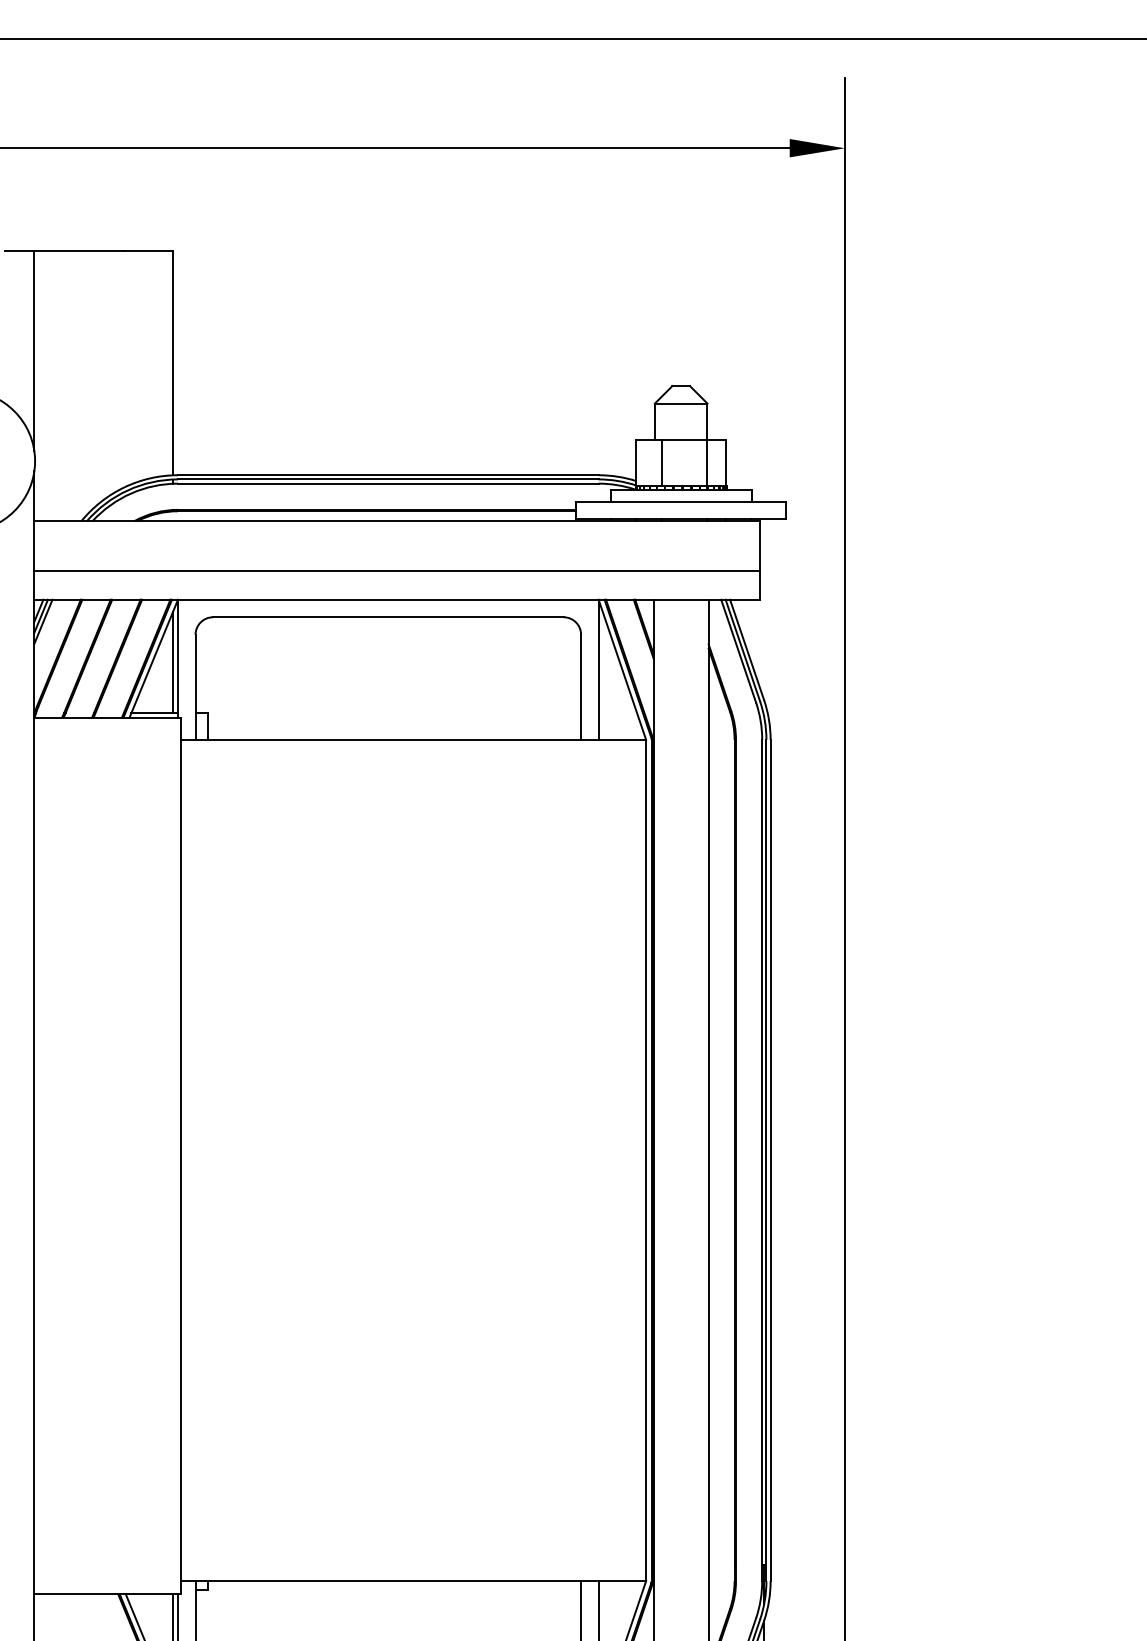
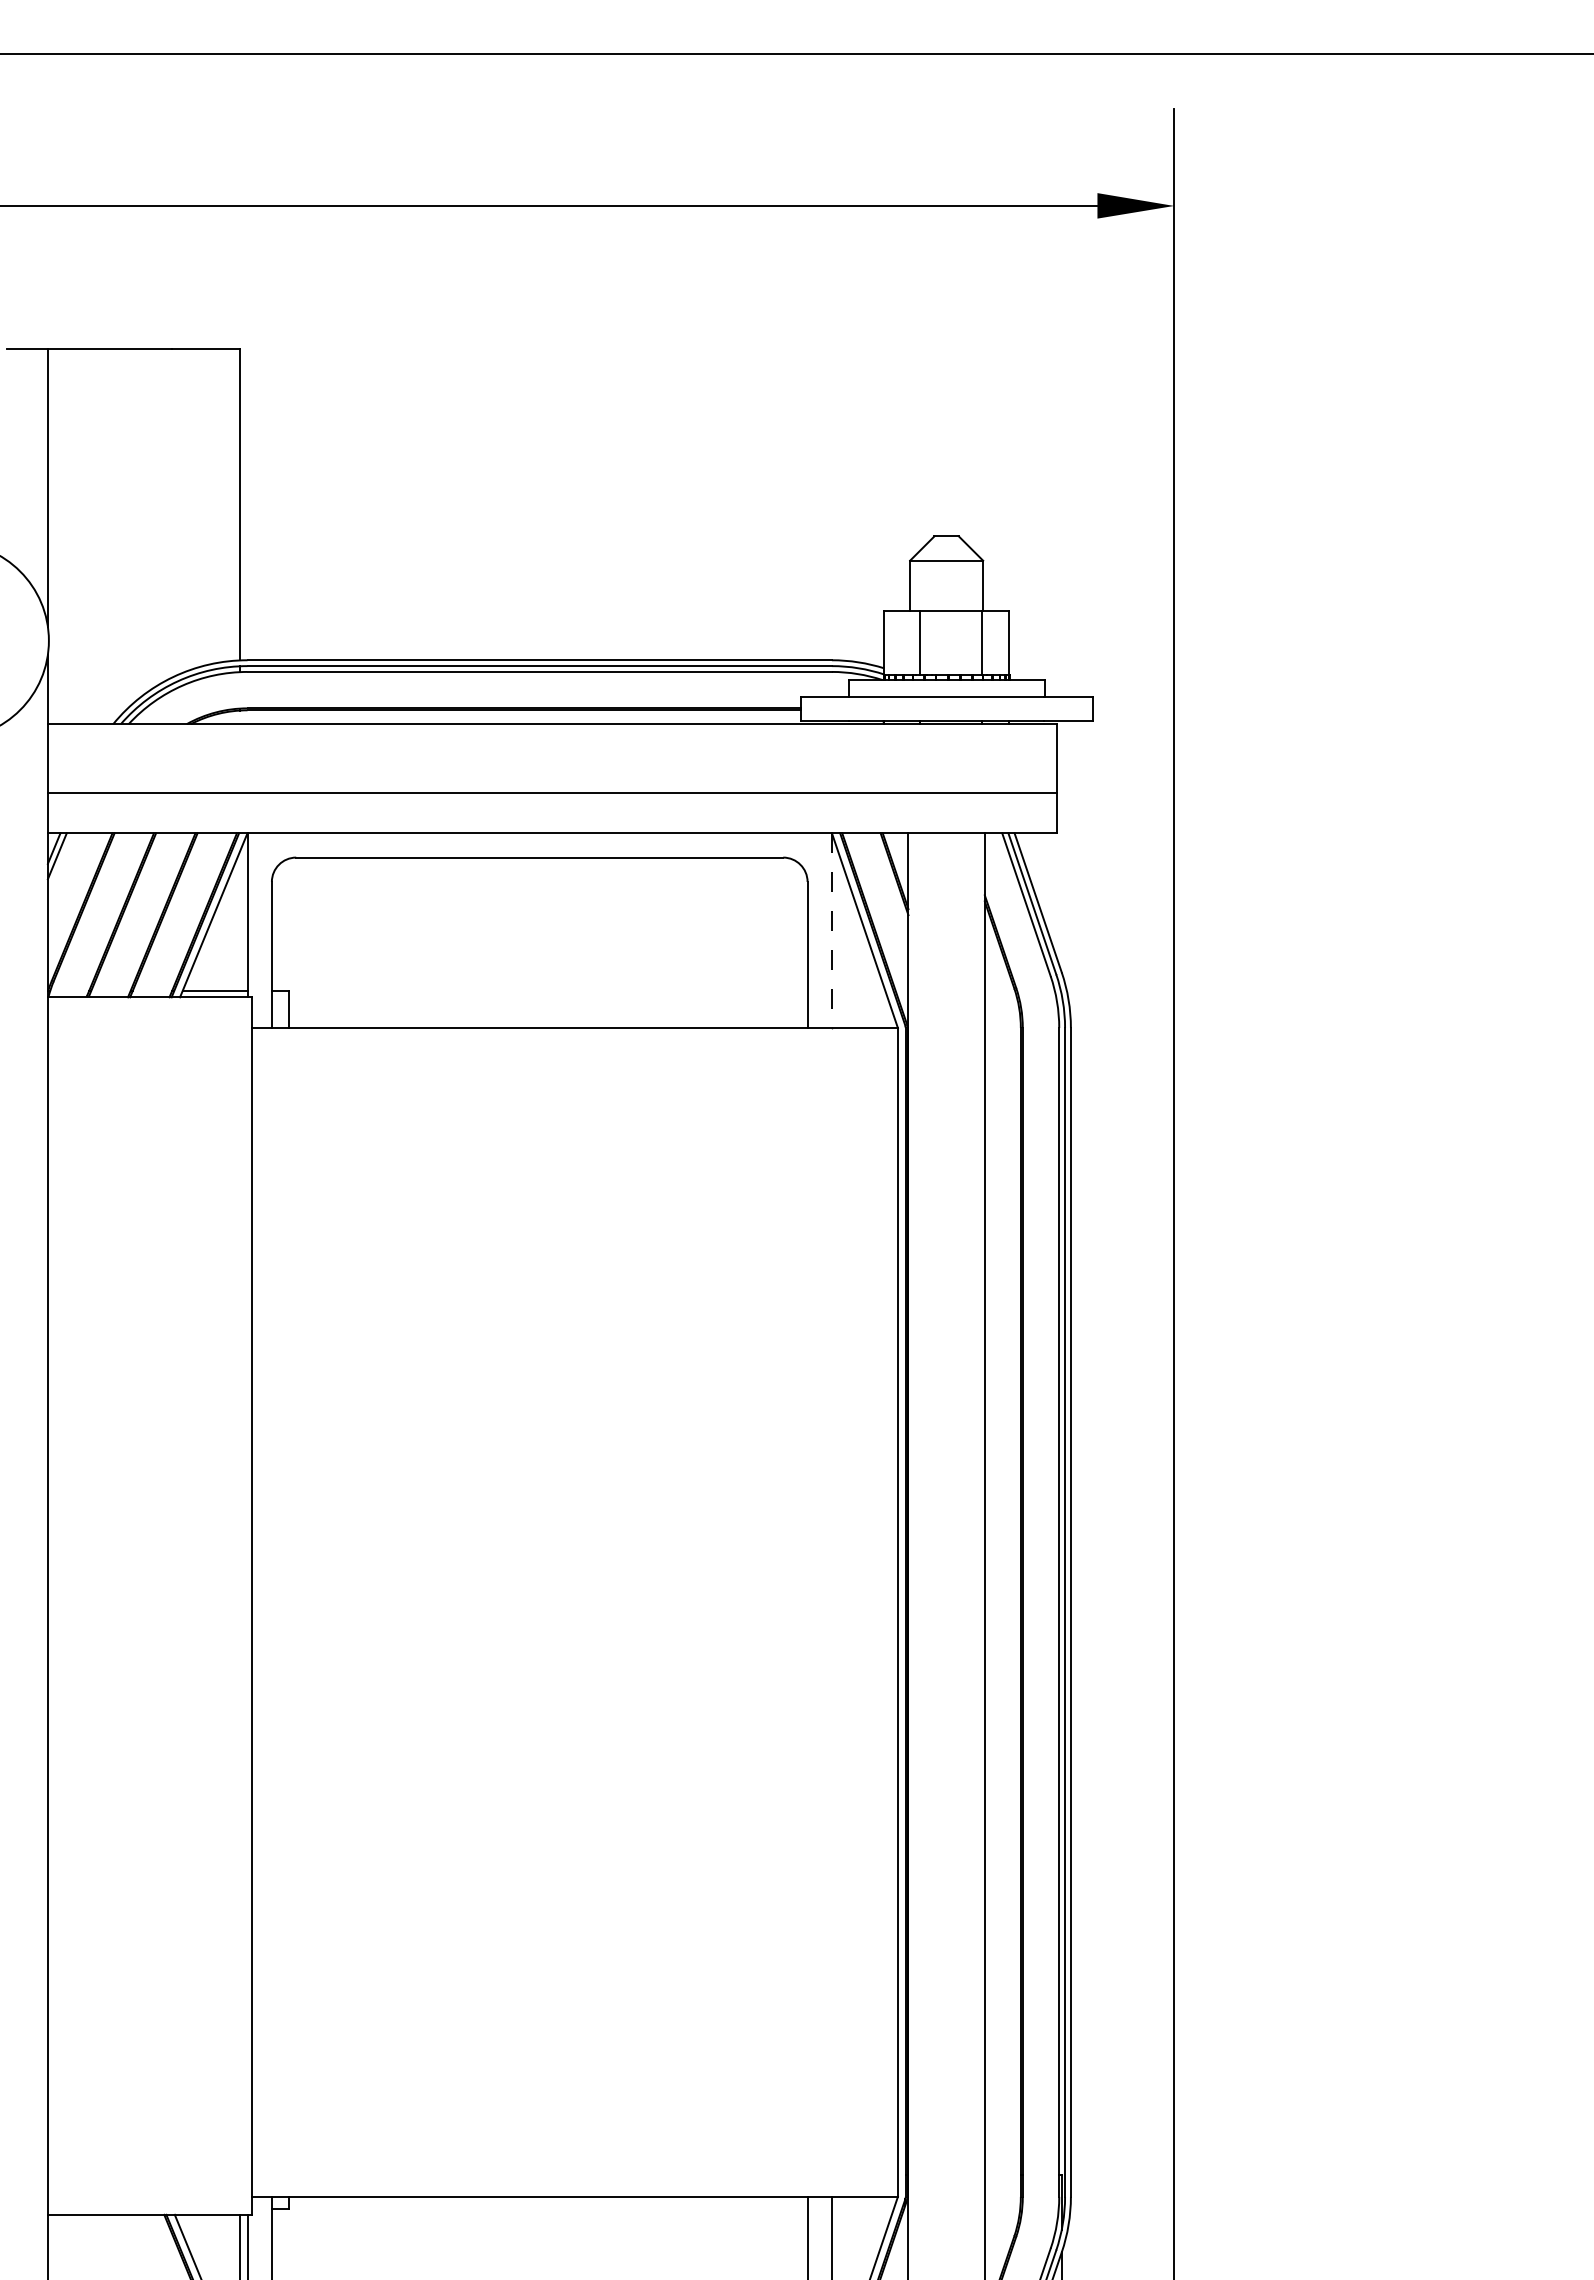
line: (43, 621) -> (60, 863), removed
line: (172, 662) -> (240, 920), removed
line: (598, 670) -> (831, 931), solid -> dashed

